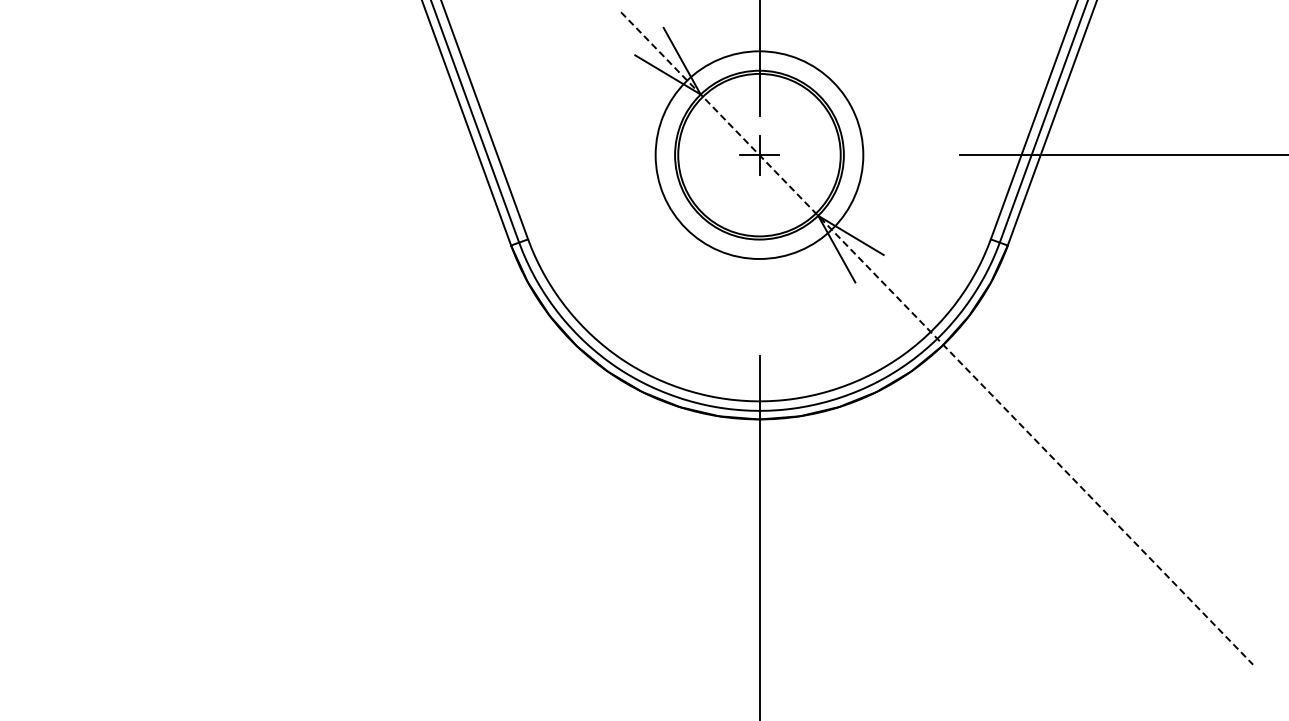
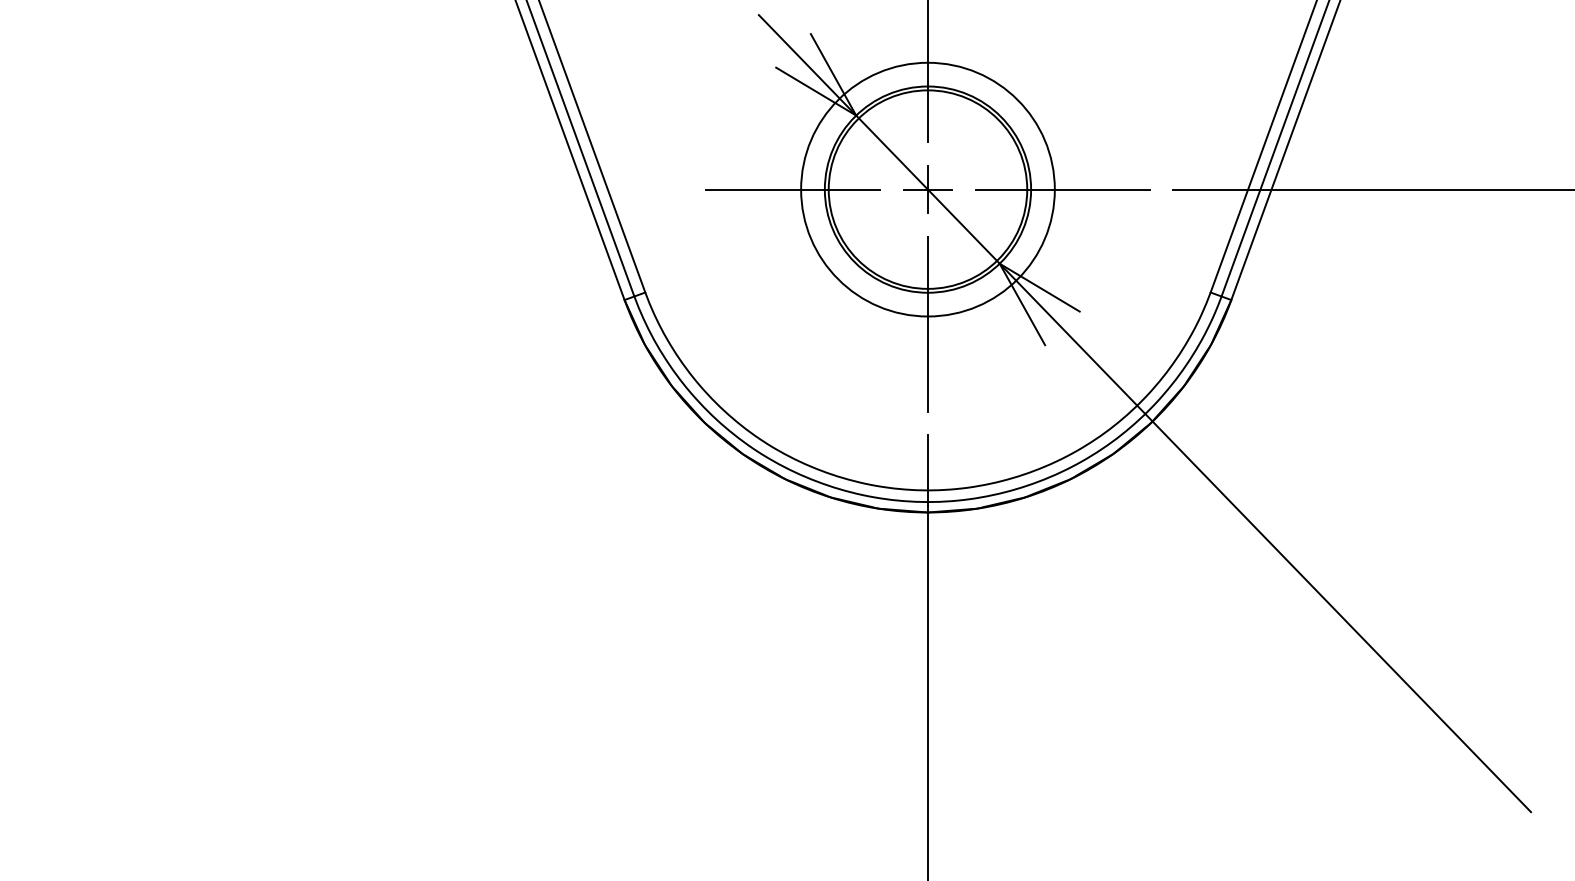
line: (648, 155) -> (792, 190), added
line: (869, 155) -> (1062, 190), added
line: (759, 265) -> (927, 324), added
line: (937, 338) -> (1145, 413), dashed -> solid

